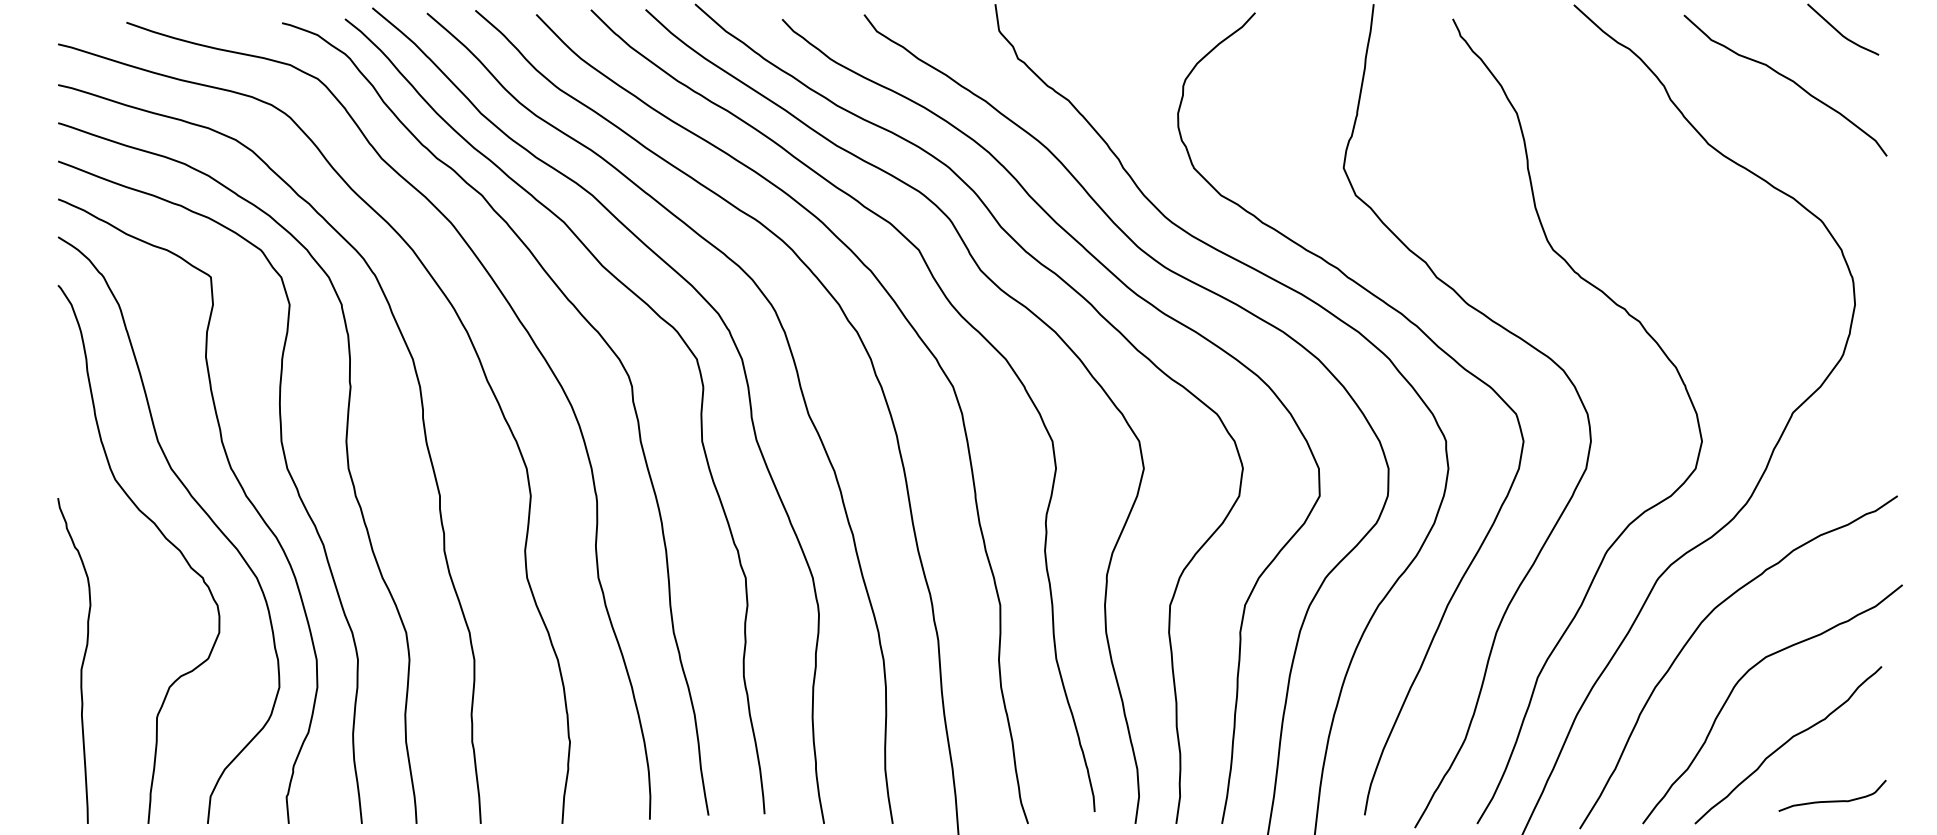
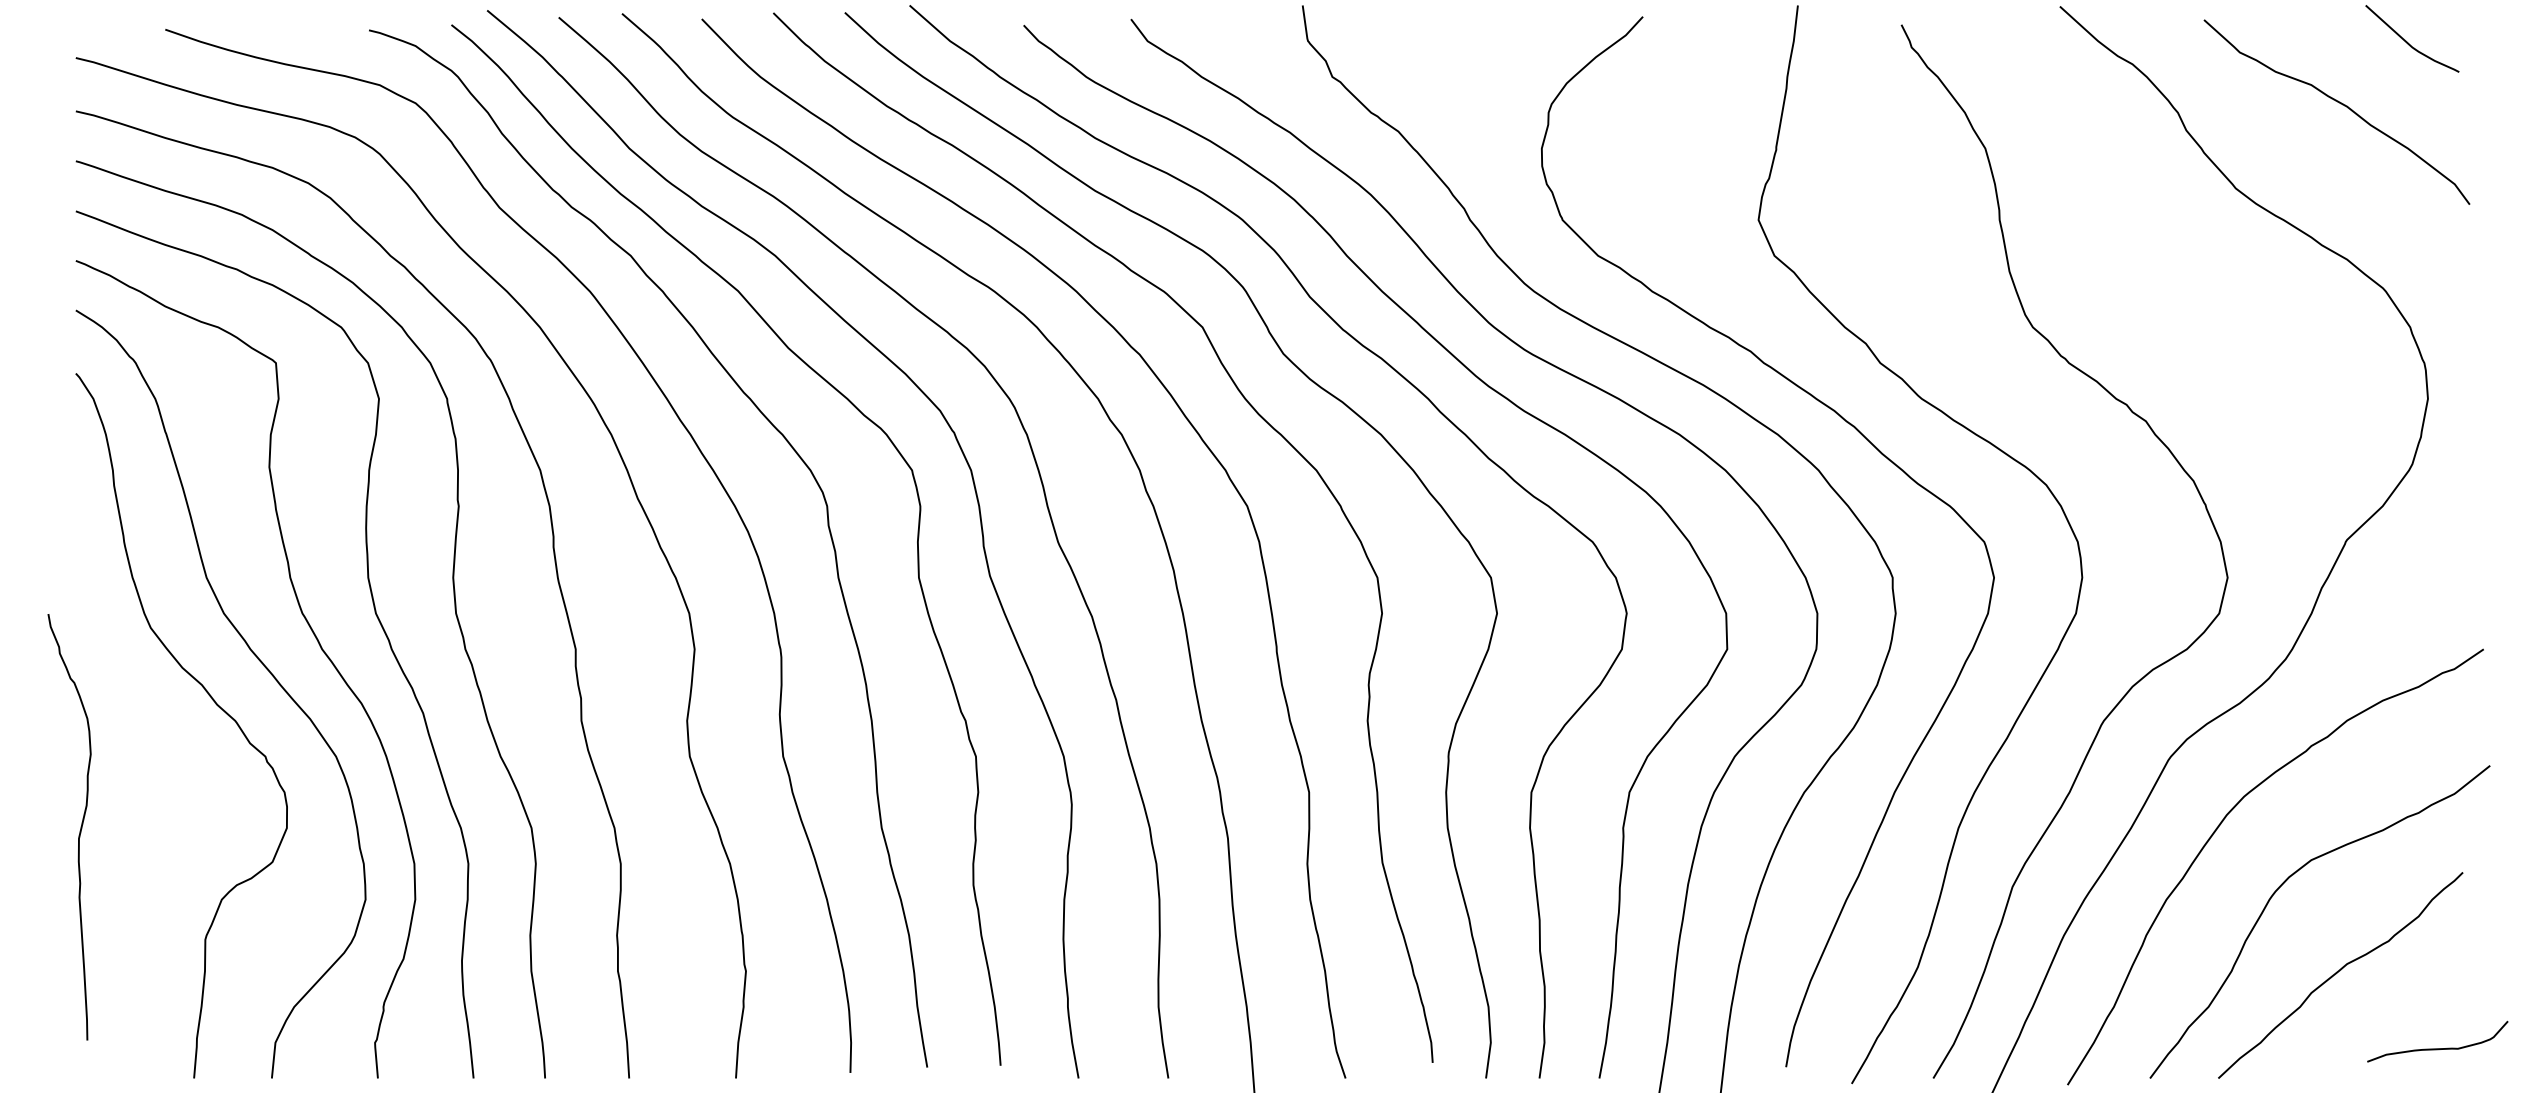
curve: (82, 660) -> (80, 826), moved
curve: (1832, 800) -> (2437, 1047), moved

